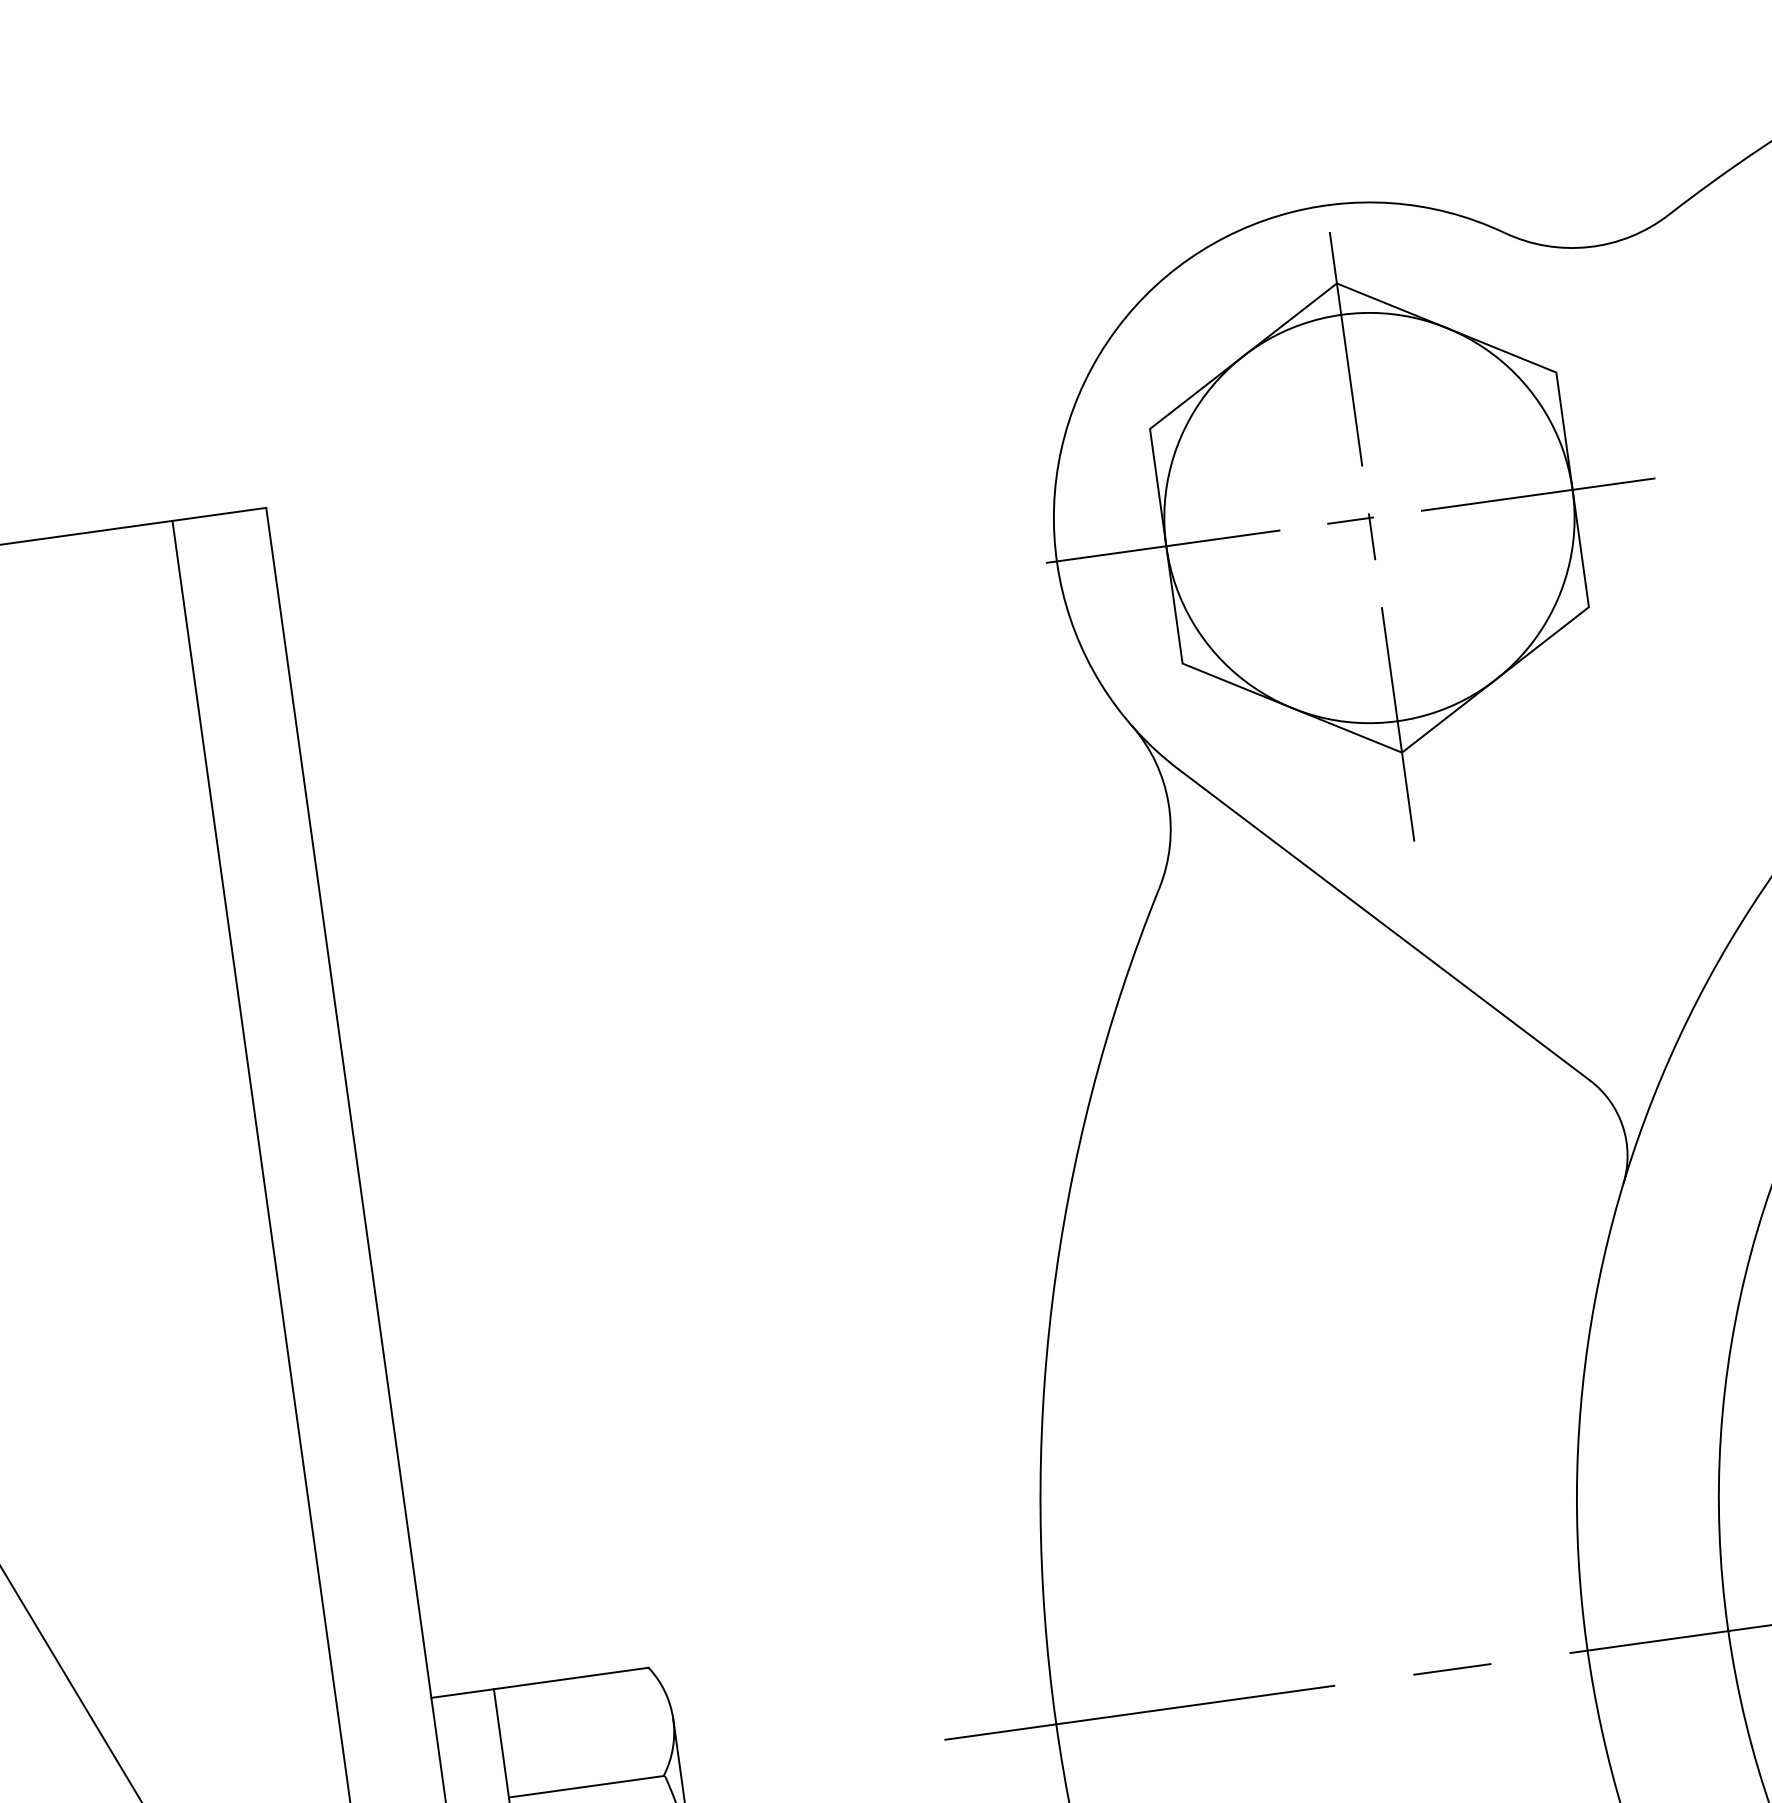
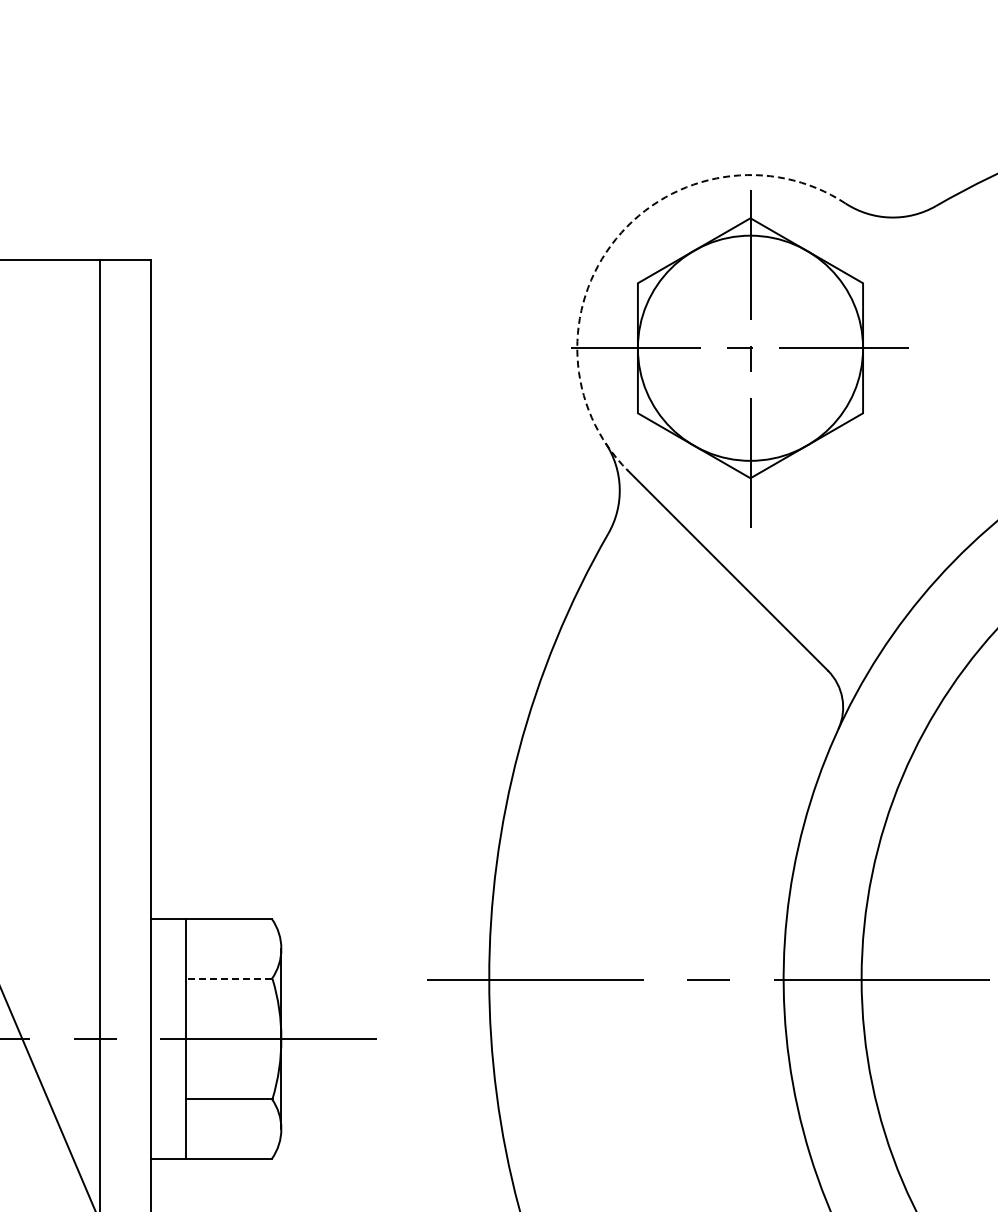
arc: (1100, 355) -> (616, 239), solid -> dashed
line: (585, 1786) -> (228, 978), solid -> dashed

